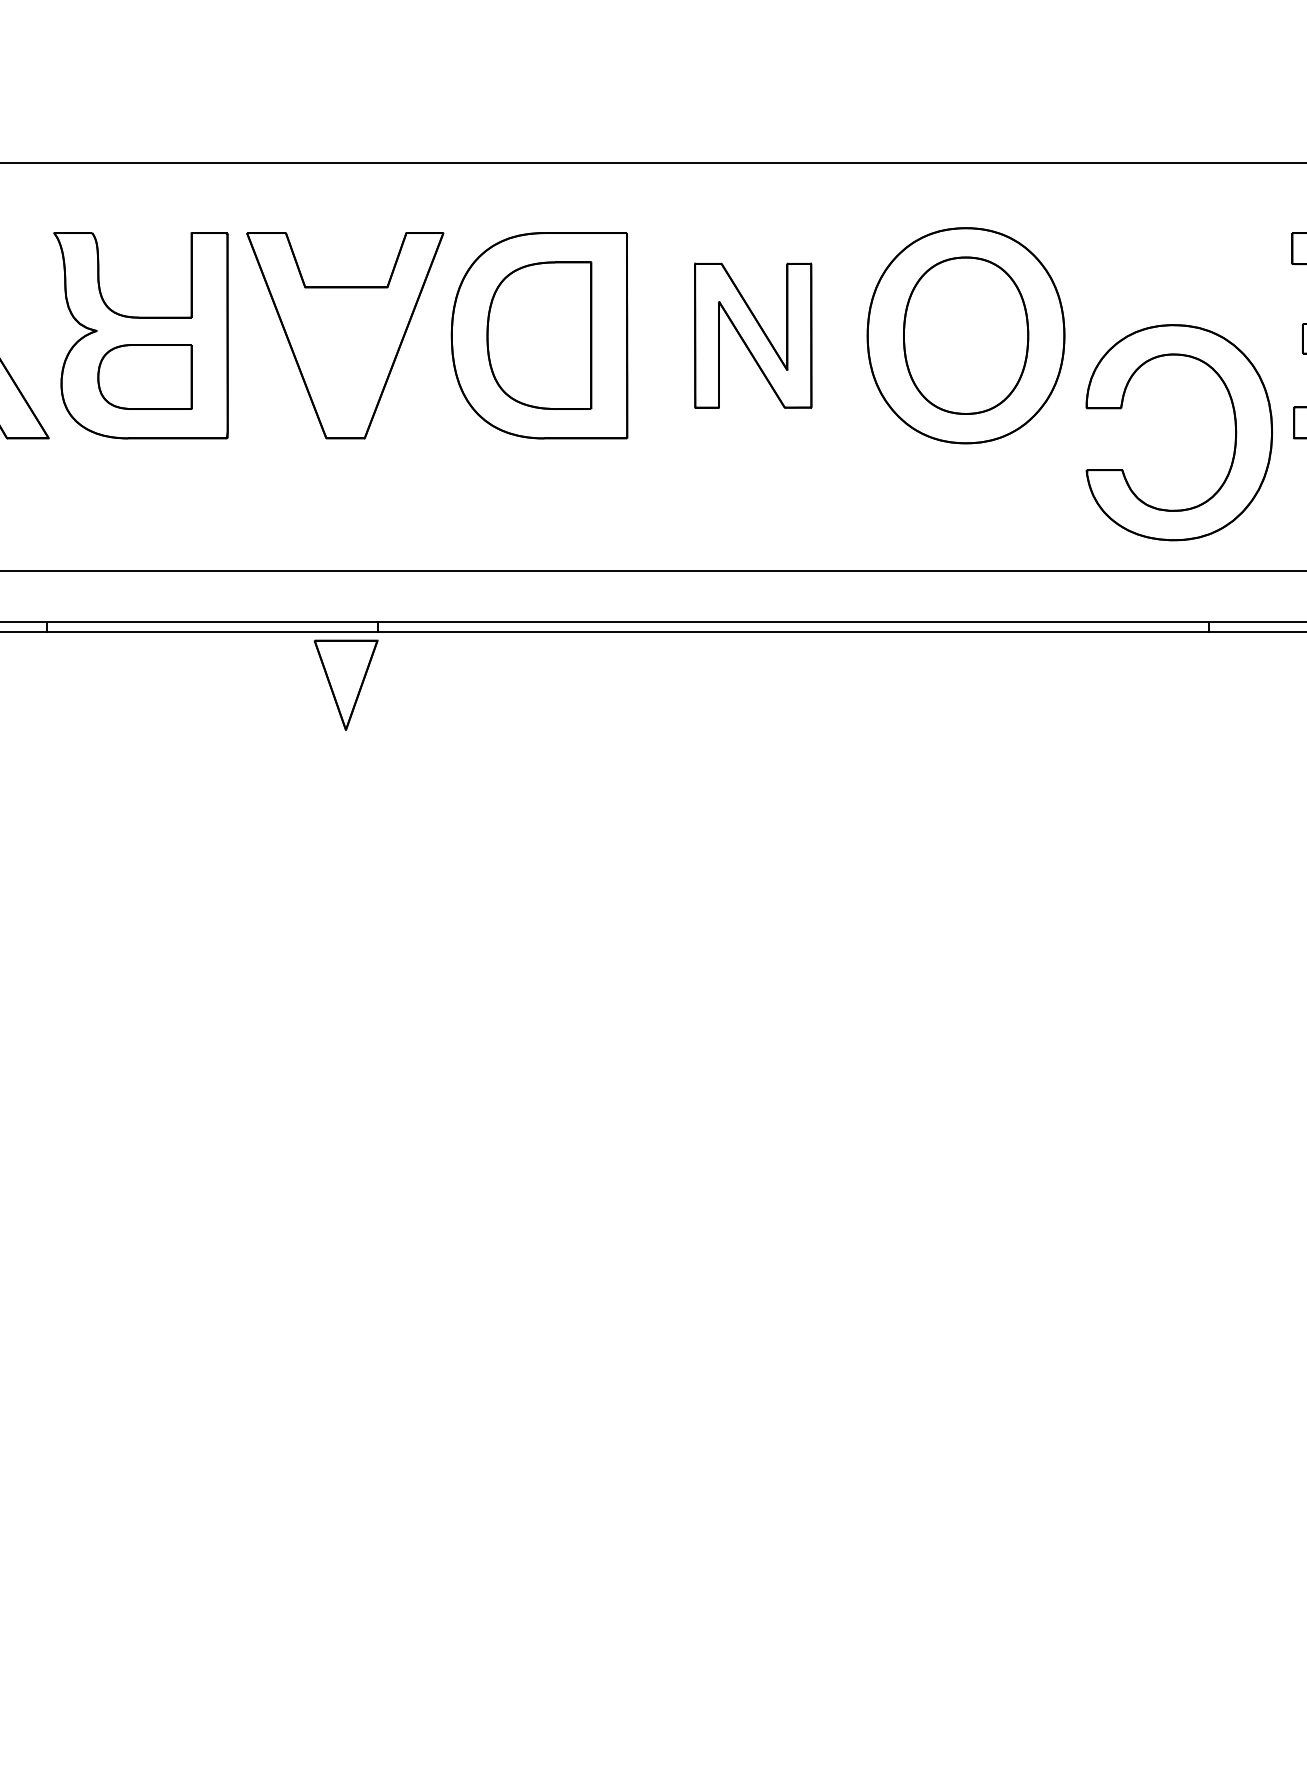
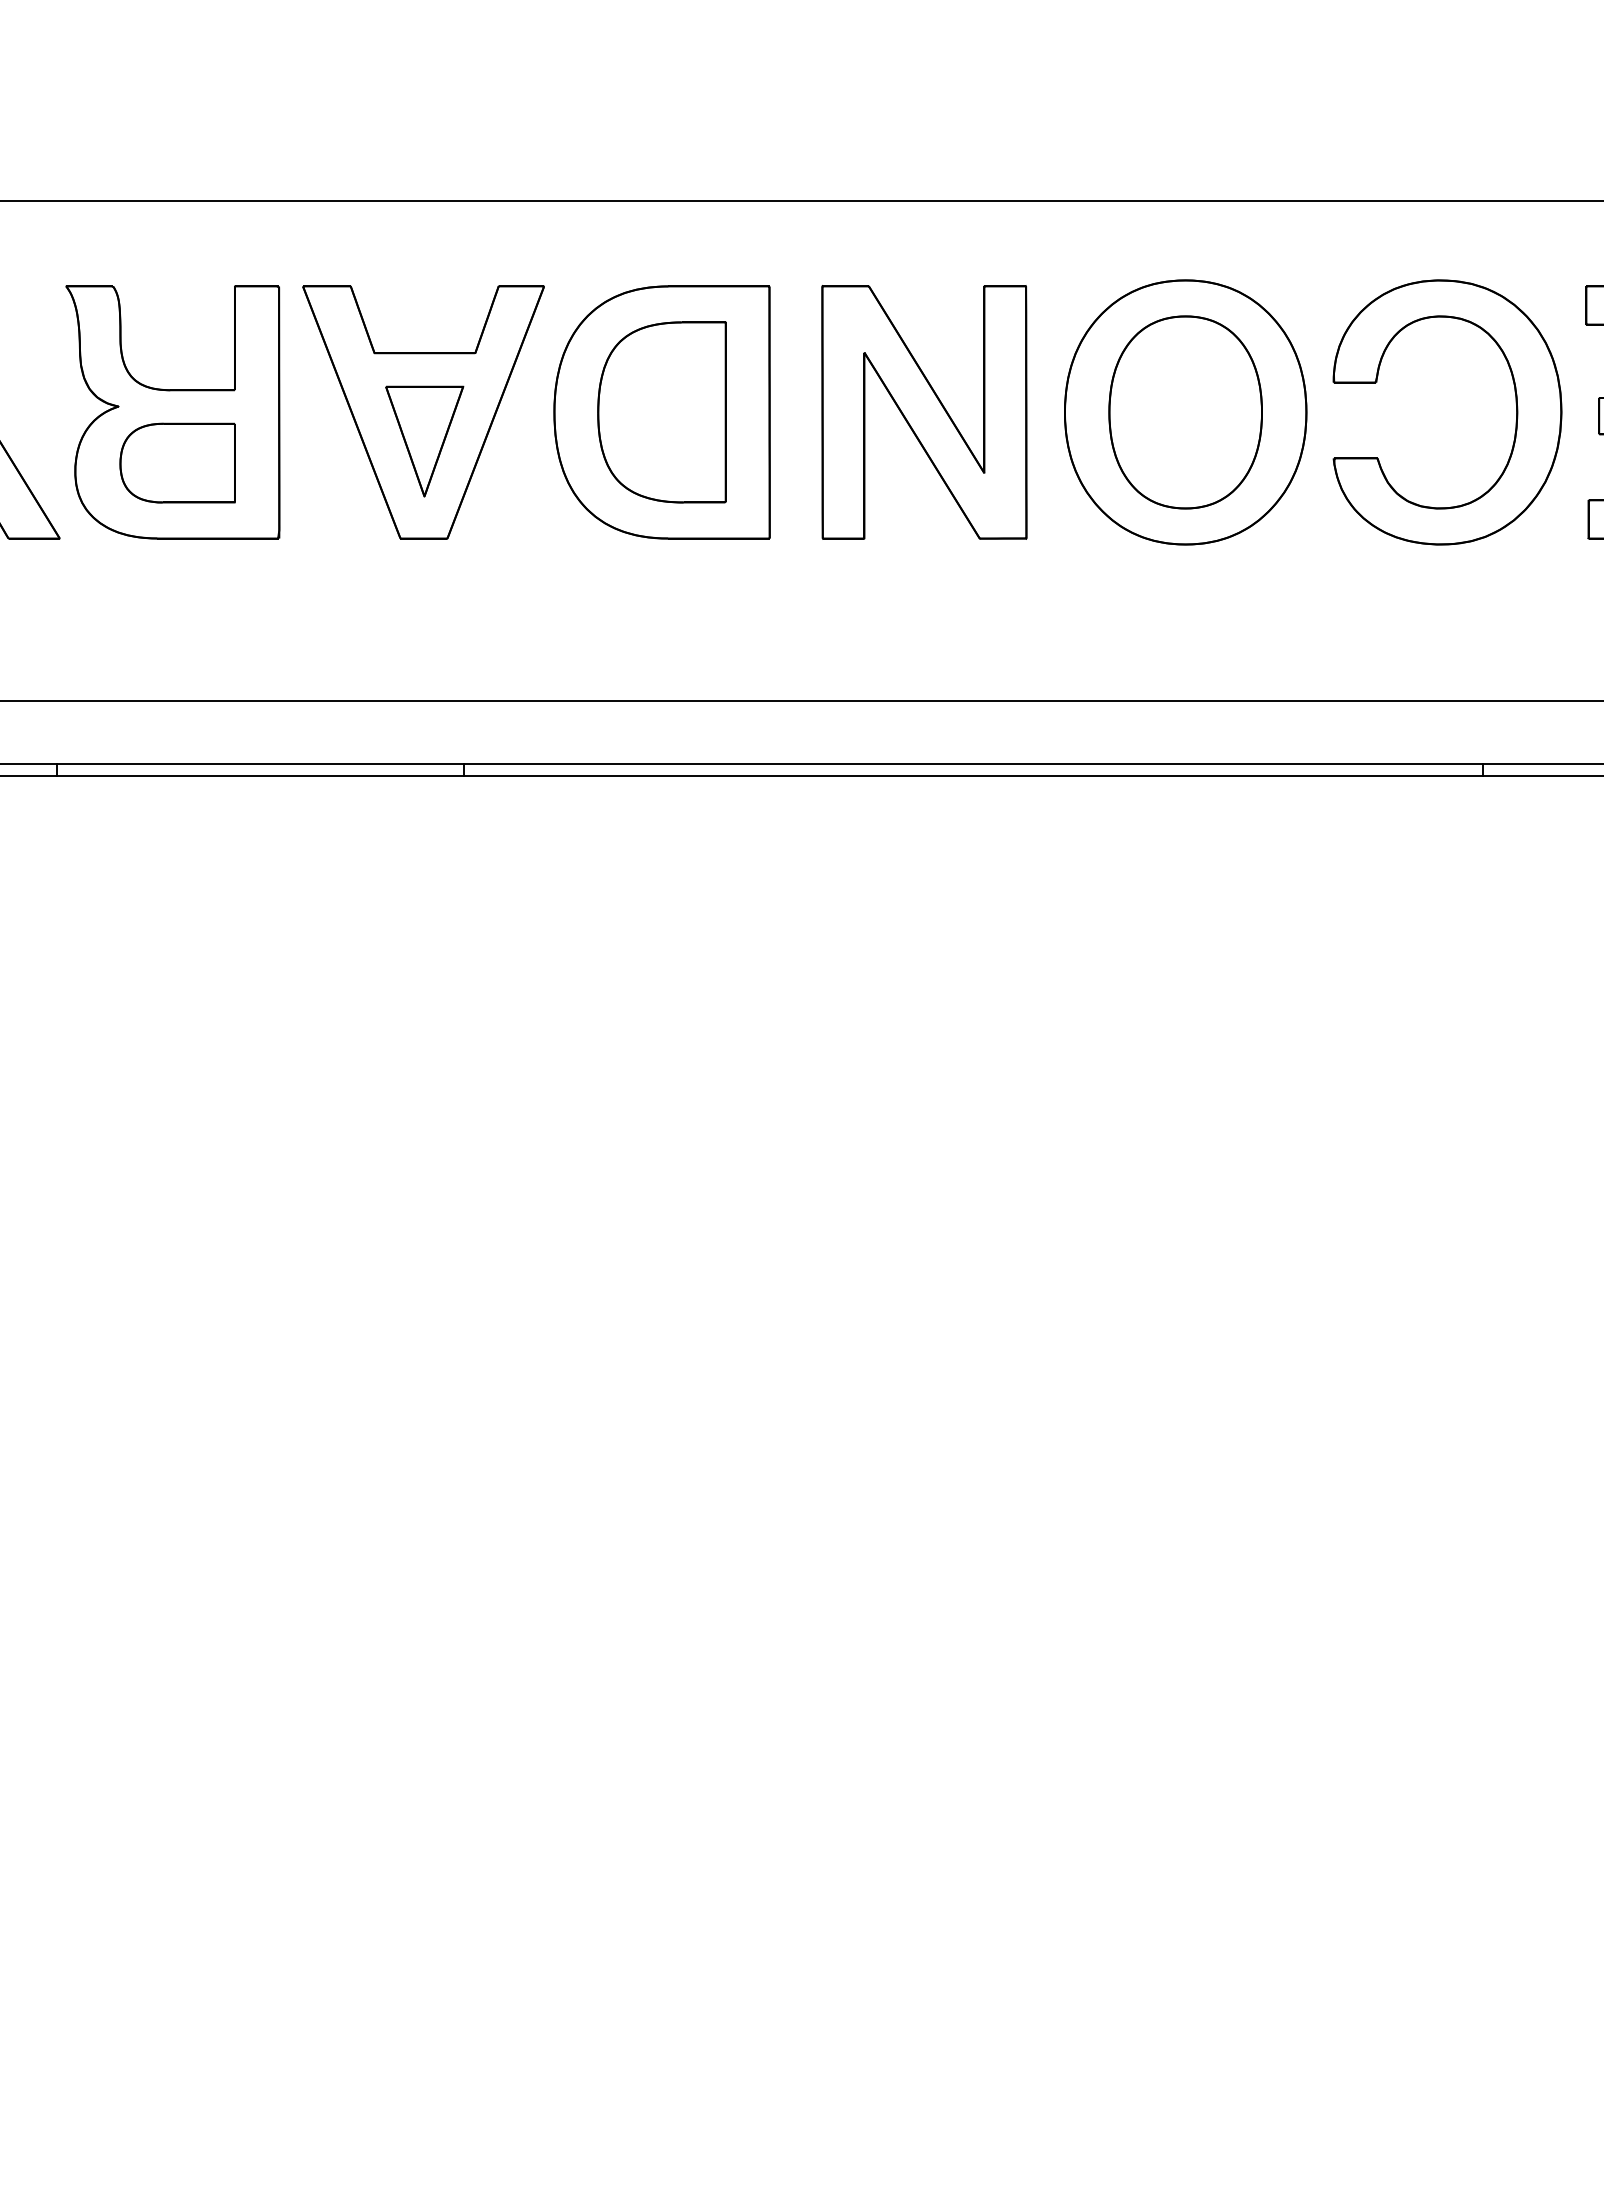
part: (753, 335) -> (924, 412), size x1.43
part: (1234, 425) -> (1515, 403), moved
part: (345, 685) -> (424, 441), moved

